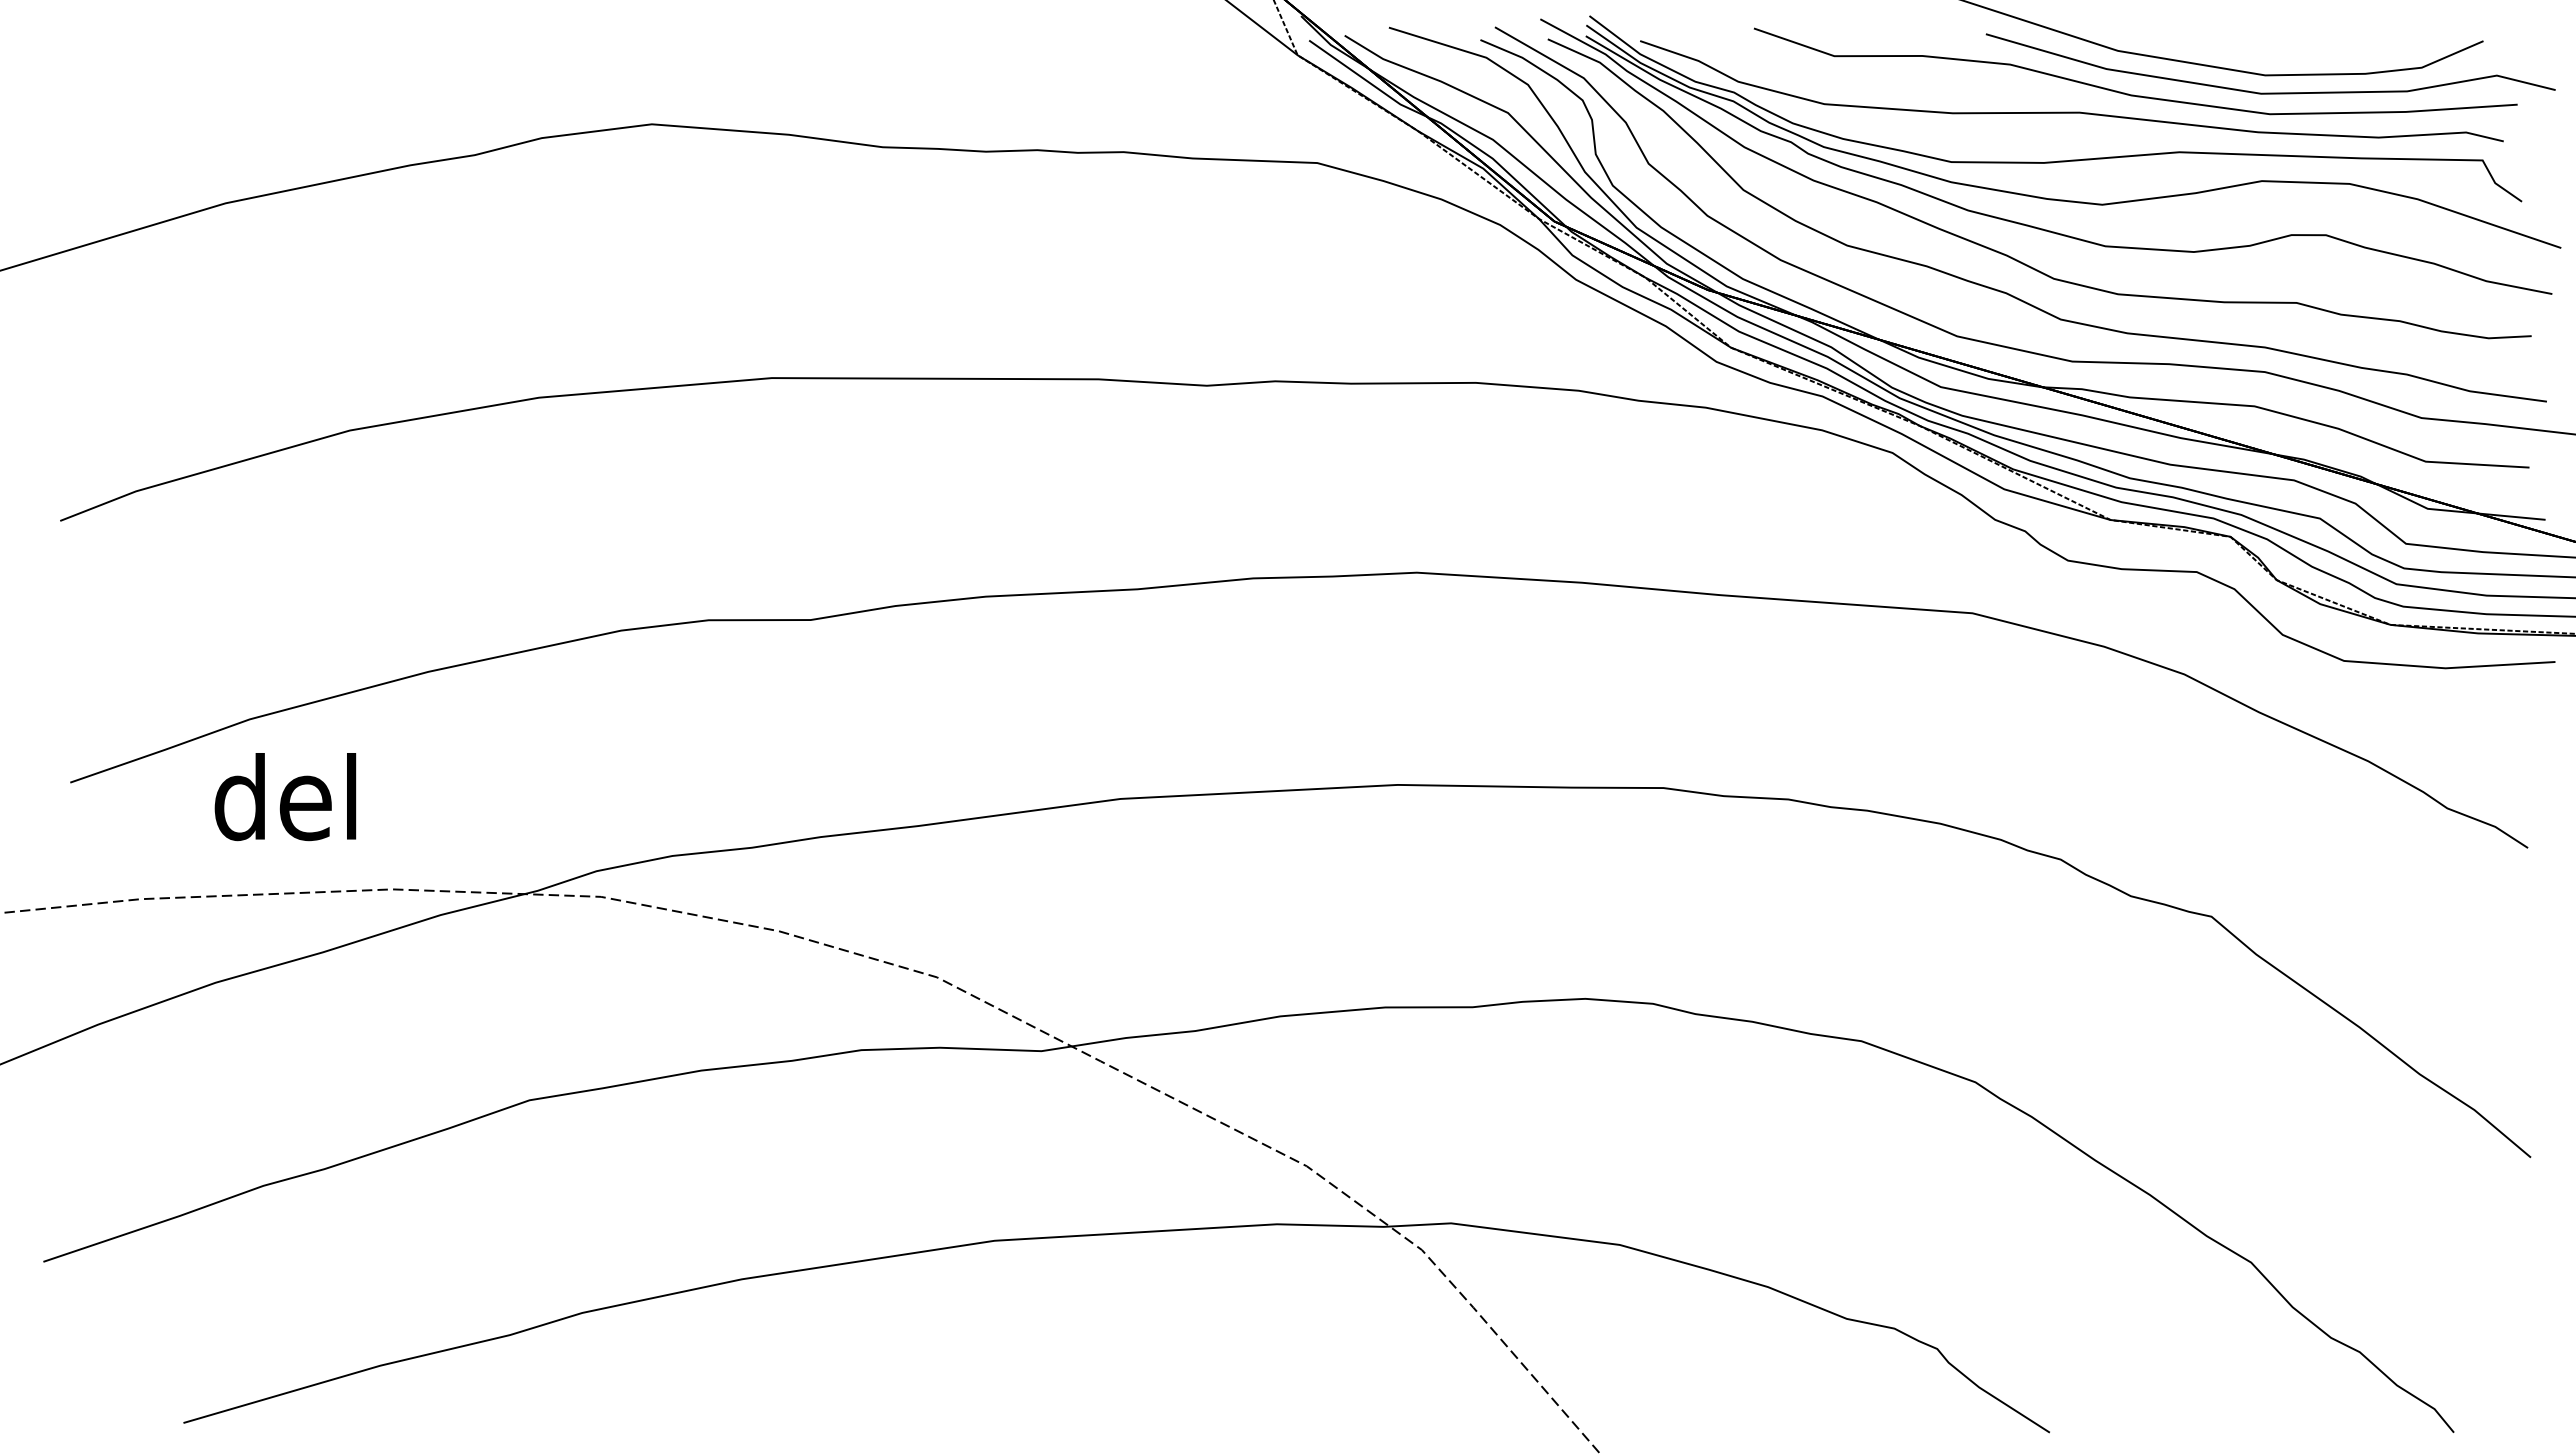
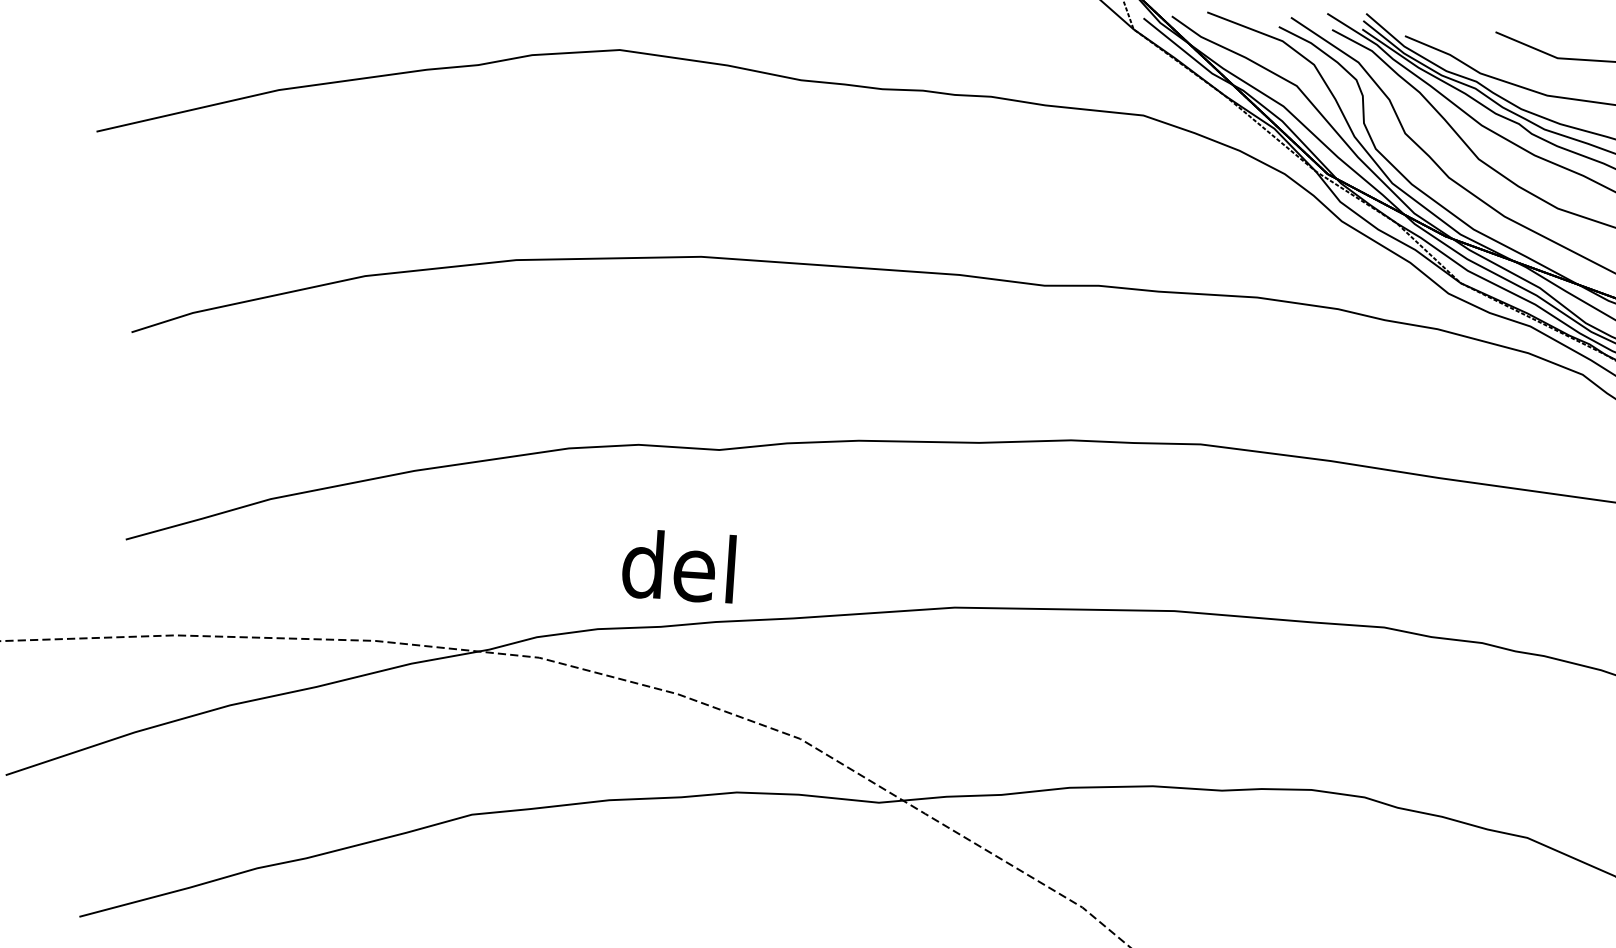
text: (285, 797) -> (678, 566), moved

